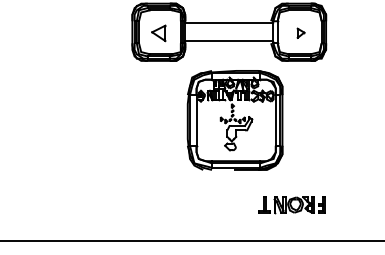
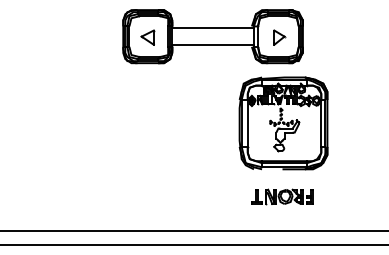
part: (300, 33) -> (279, 37), size x1.67
part: (235, 120) -> (283, 123), moved
part: (292, 204) -> (282, 196), moved

